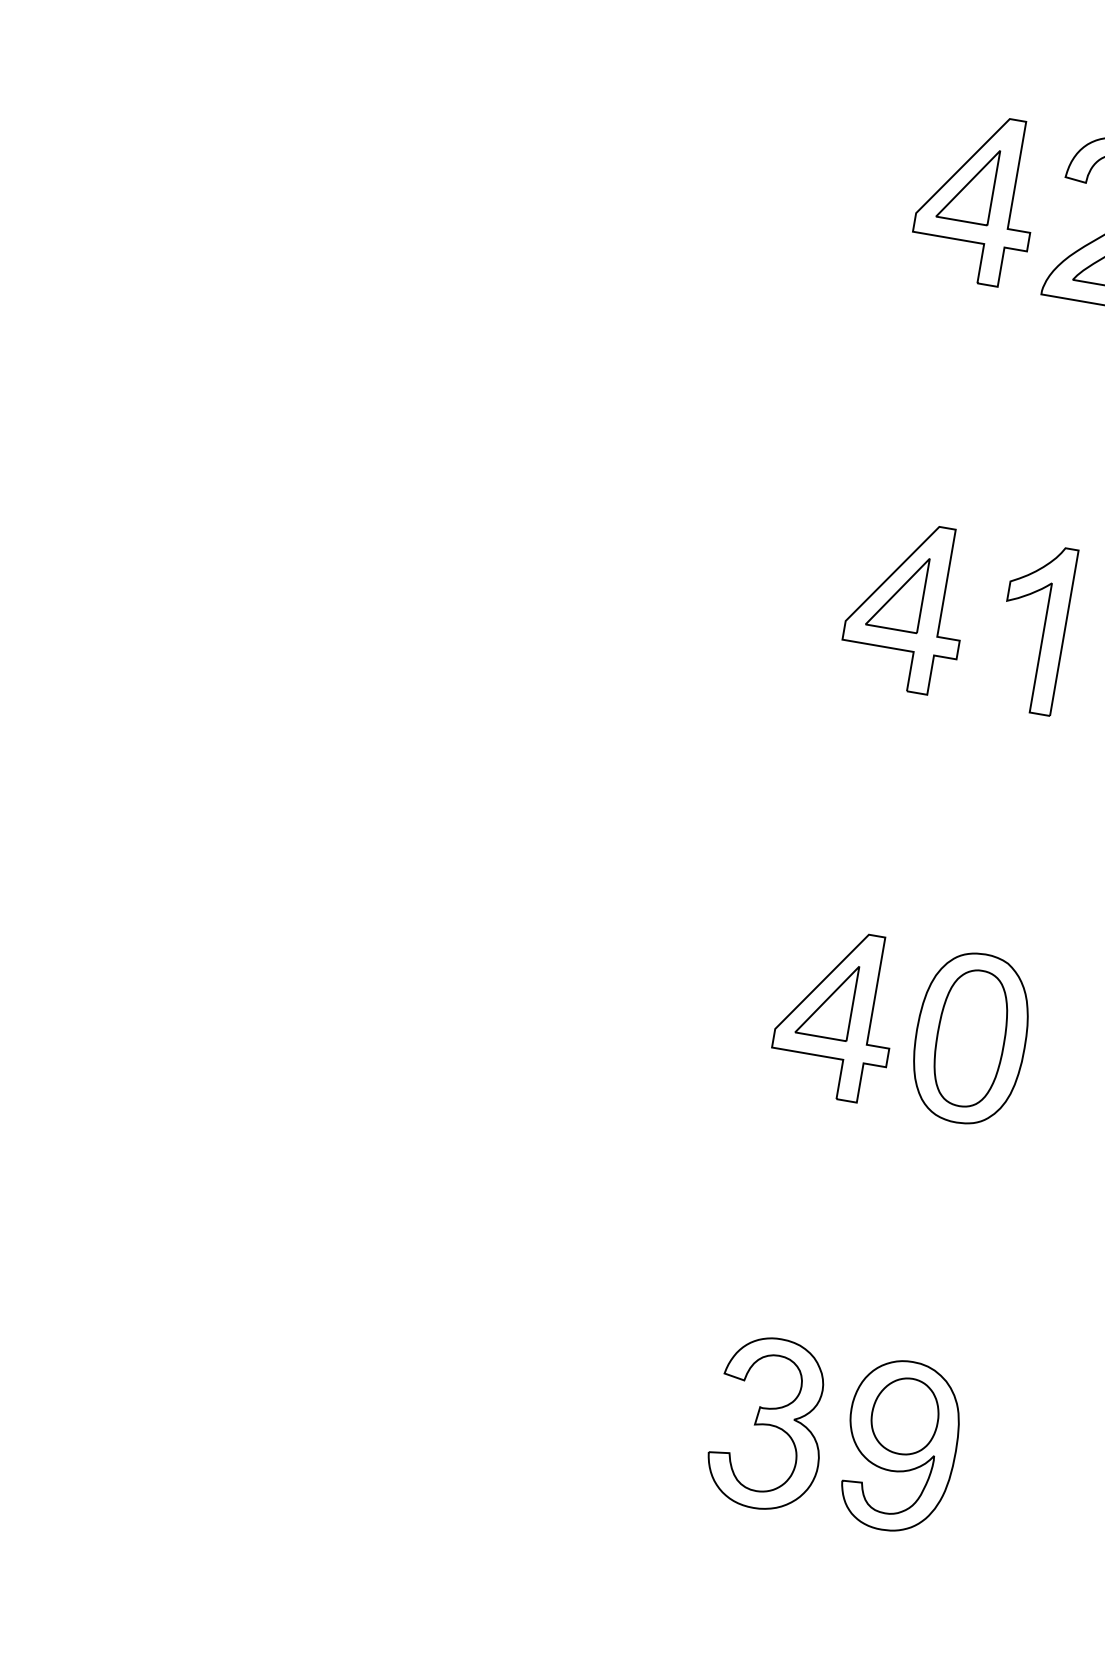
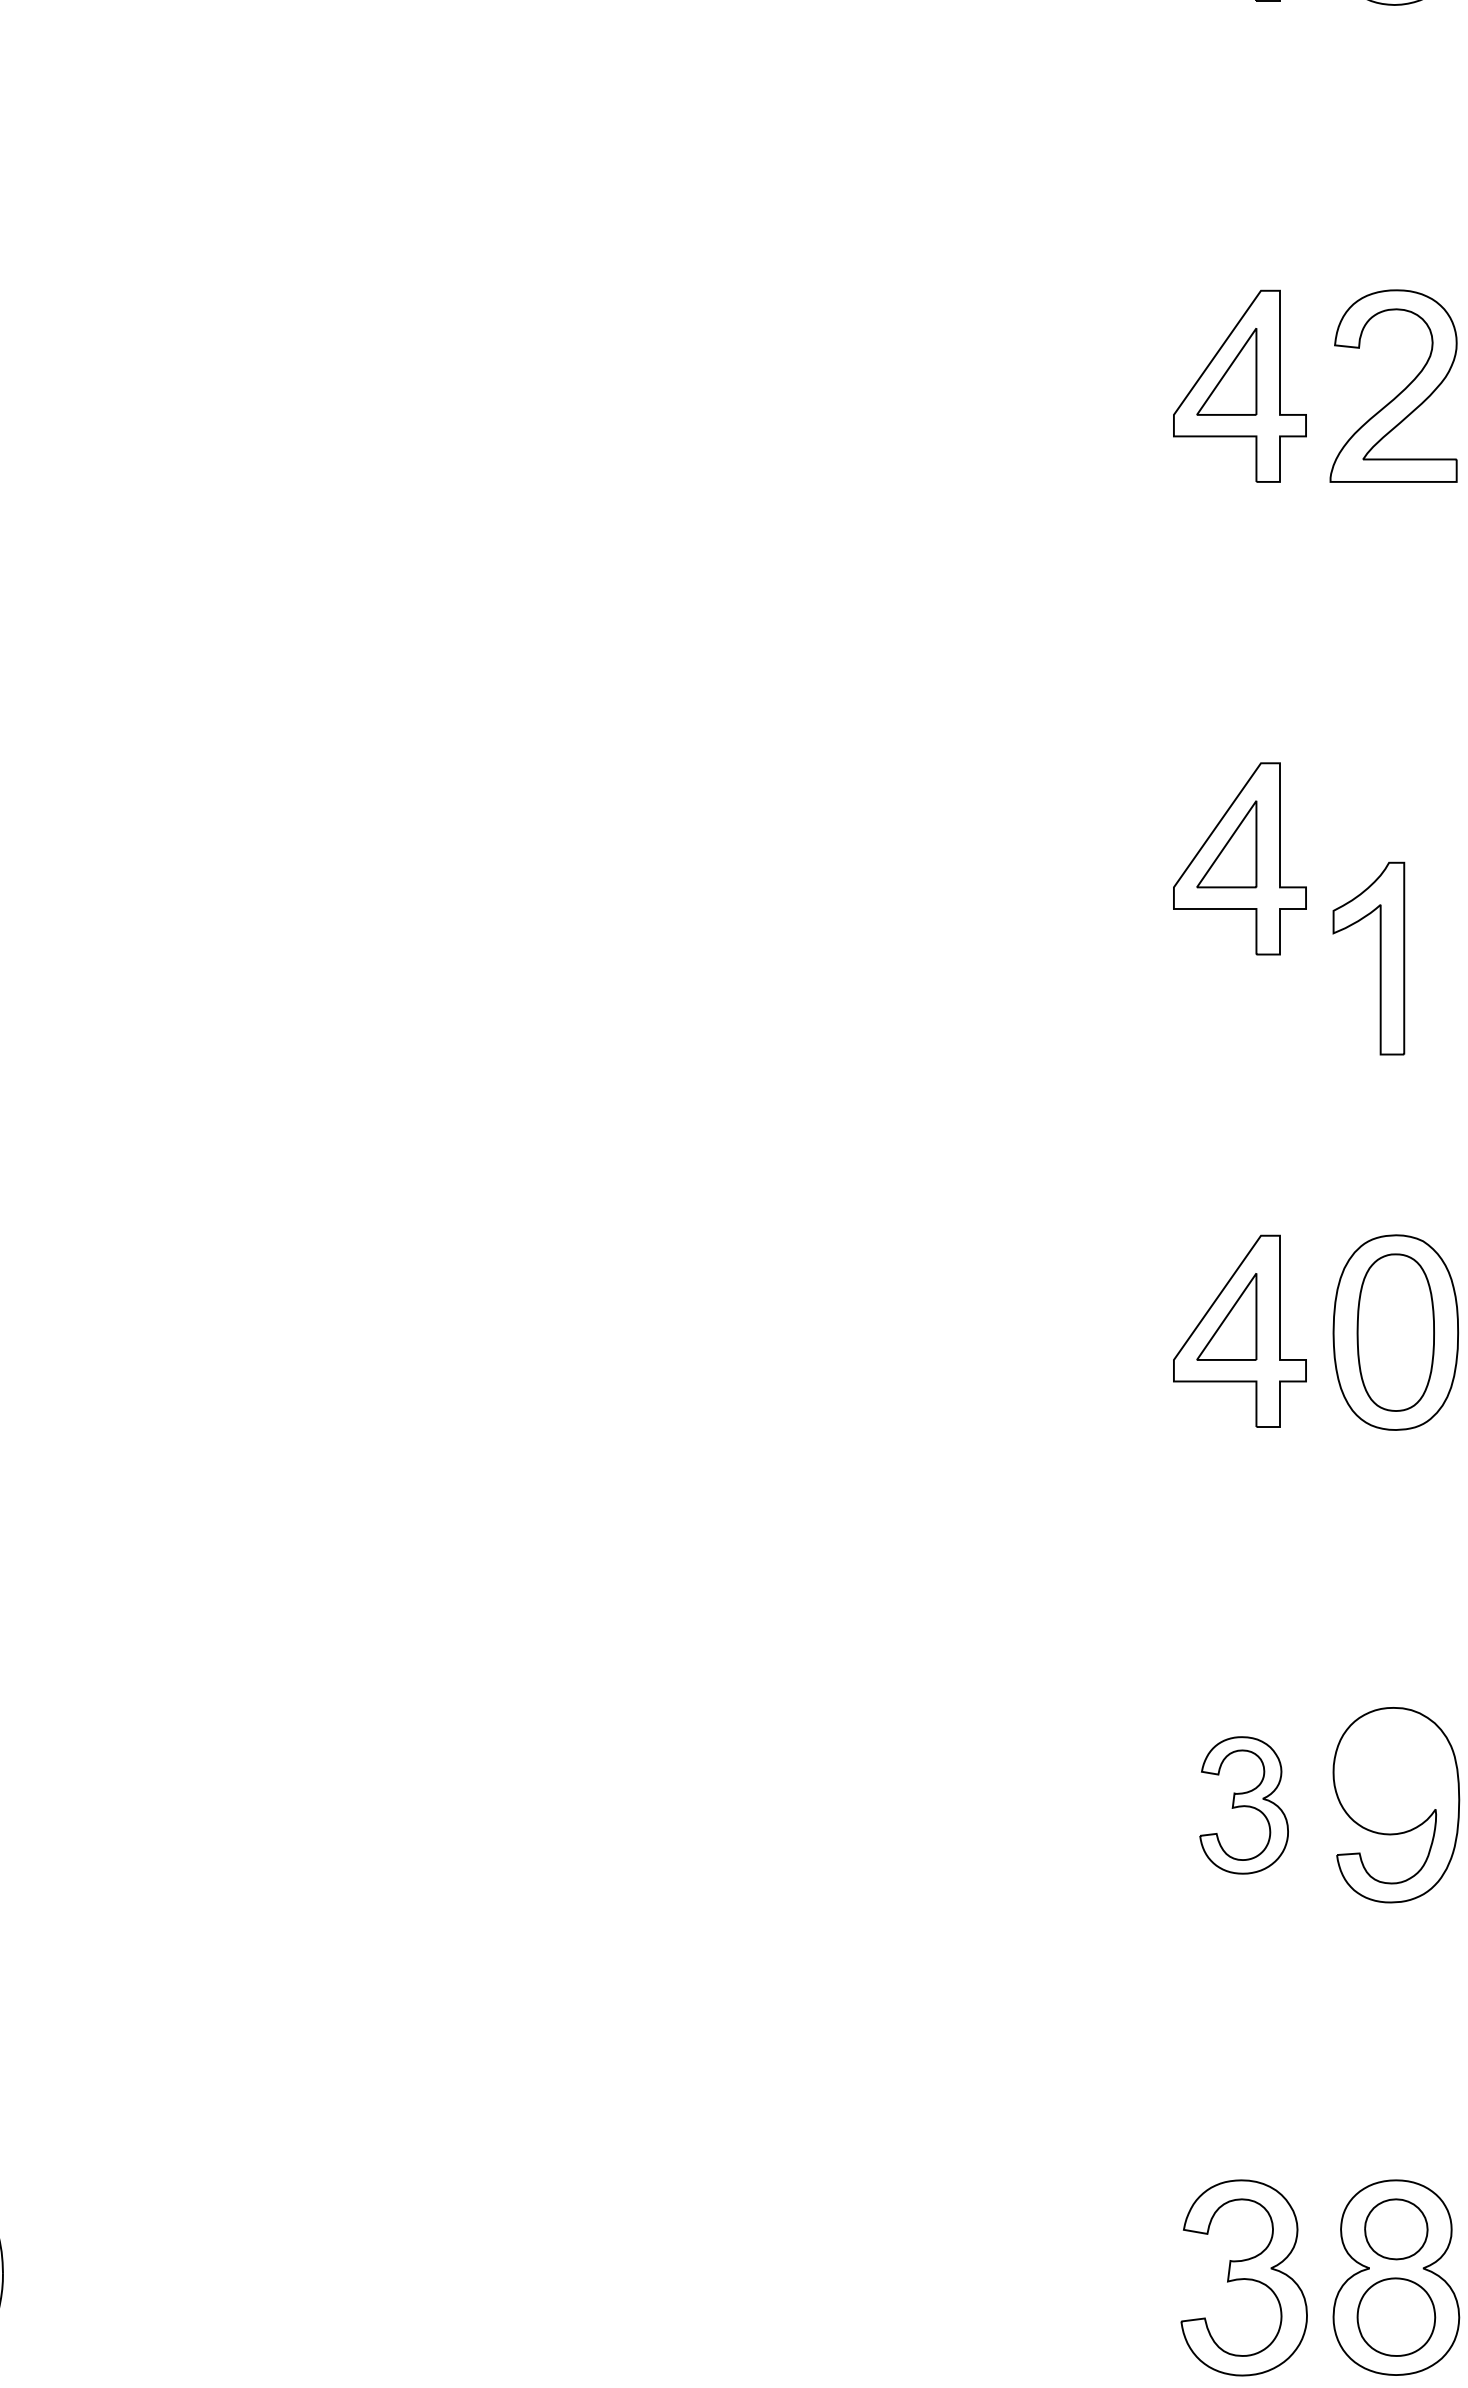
part: (1043, 629) -> (1379, 958), moved
part: (904, 1416) -> (1394, 1770), removed
part: (768, 1423) -> (1243, 1805), size x0.7

